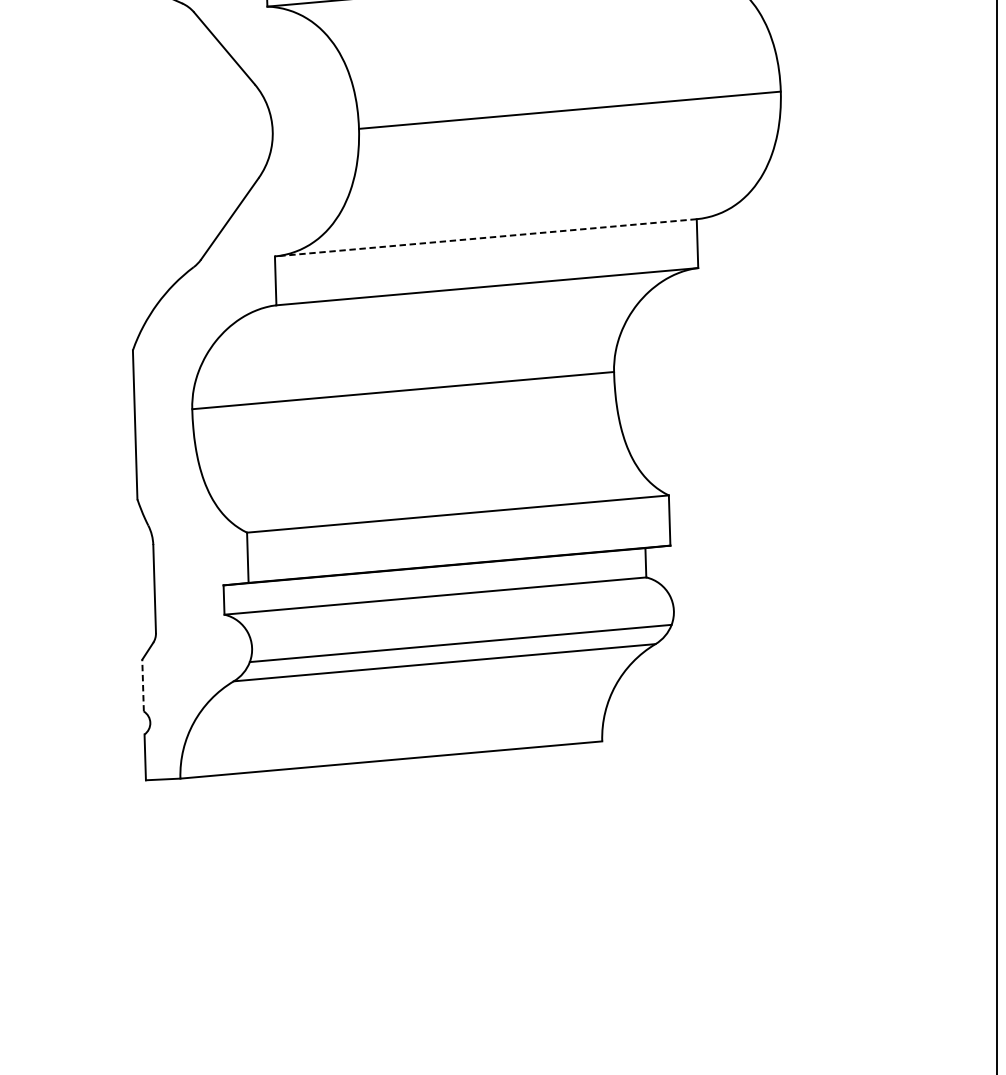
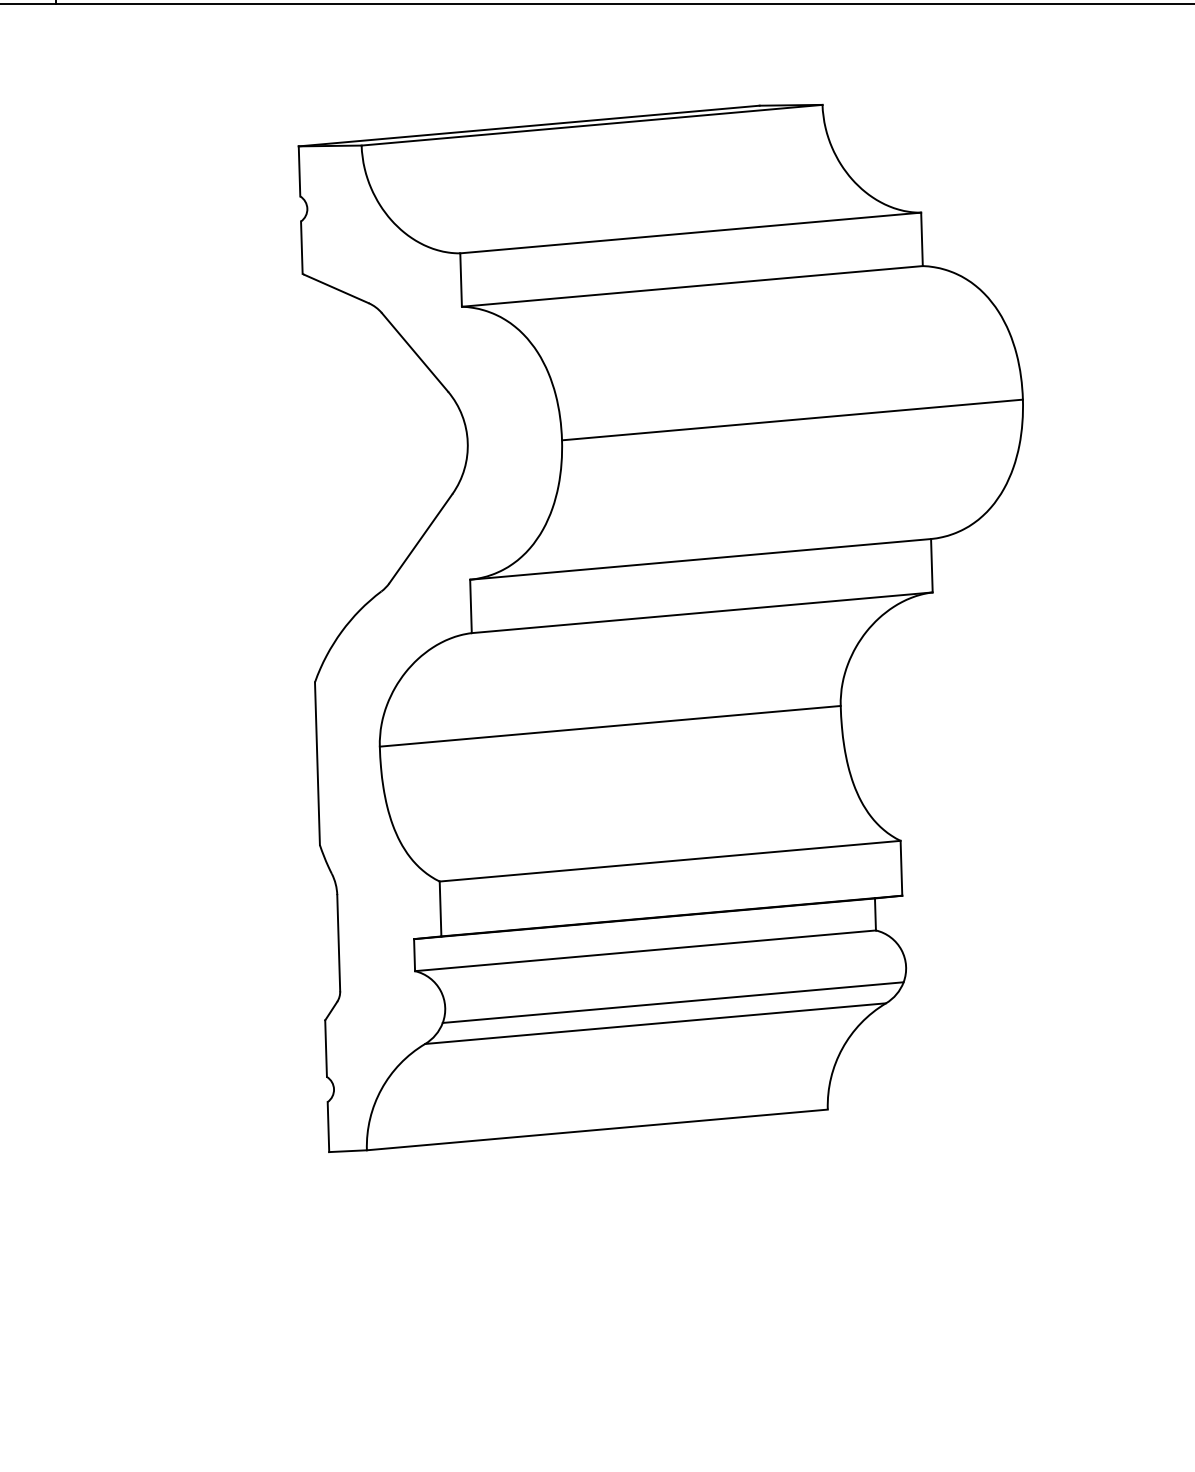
line: (485, 237) -> (700, 559), dashed -> solid
line: (143, 685) -> (326, 1048), dashed -> solid

